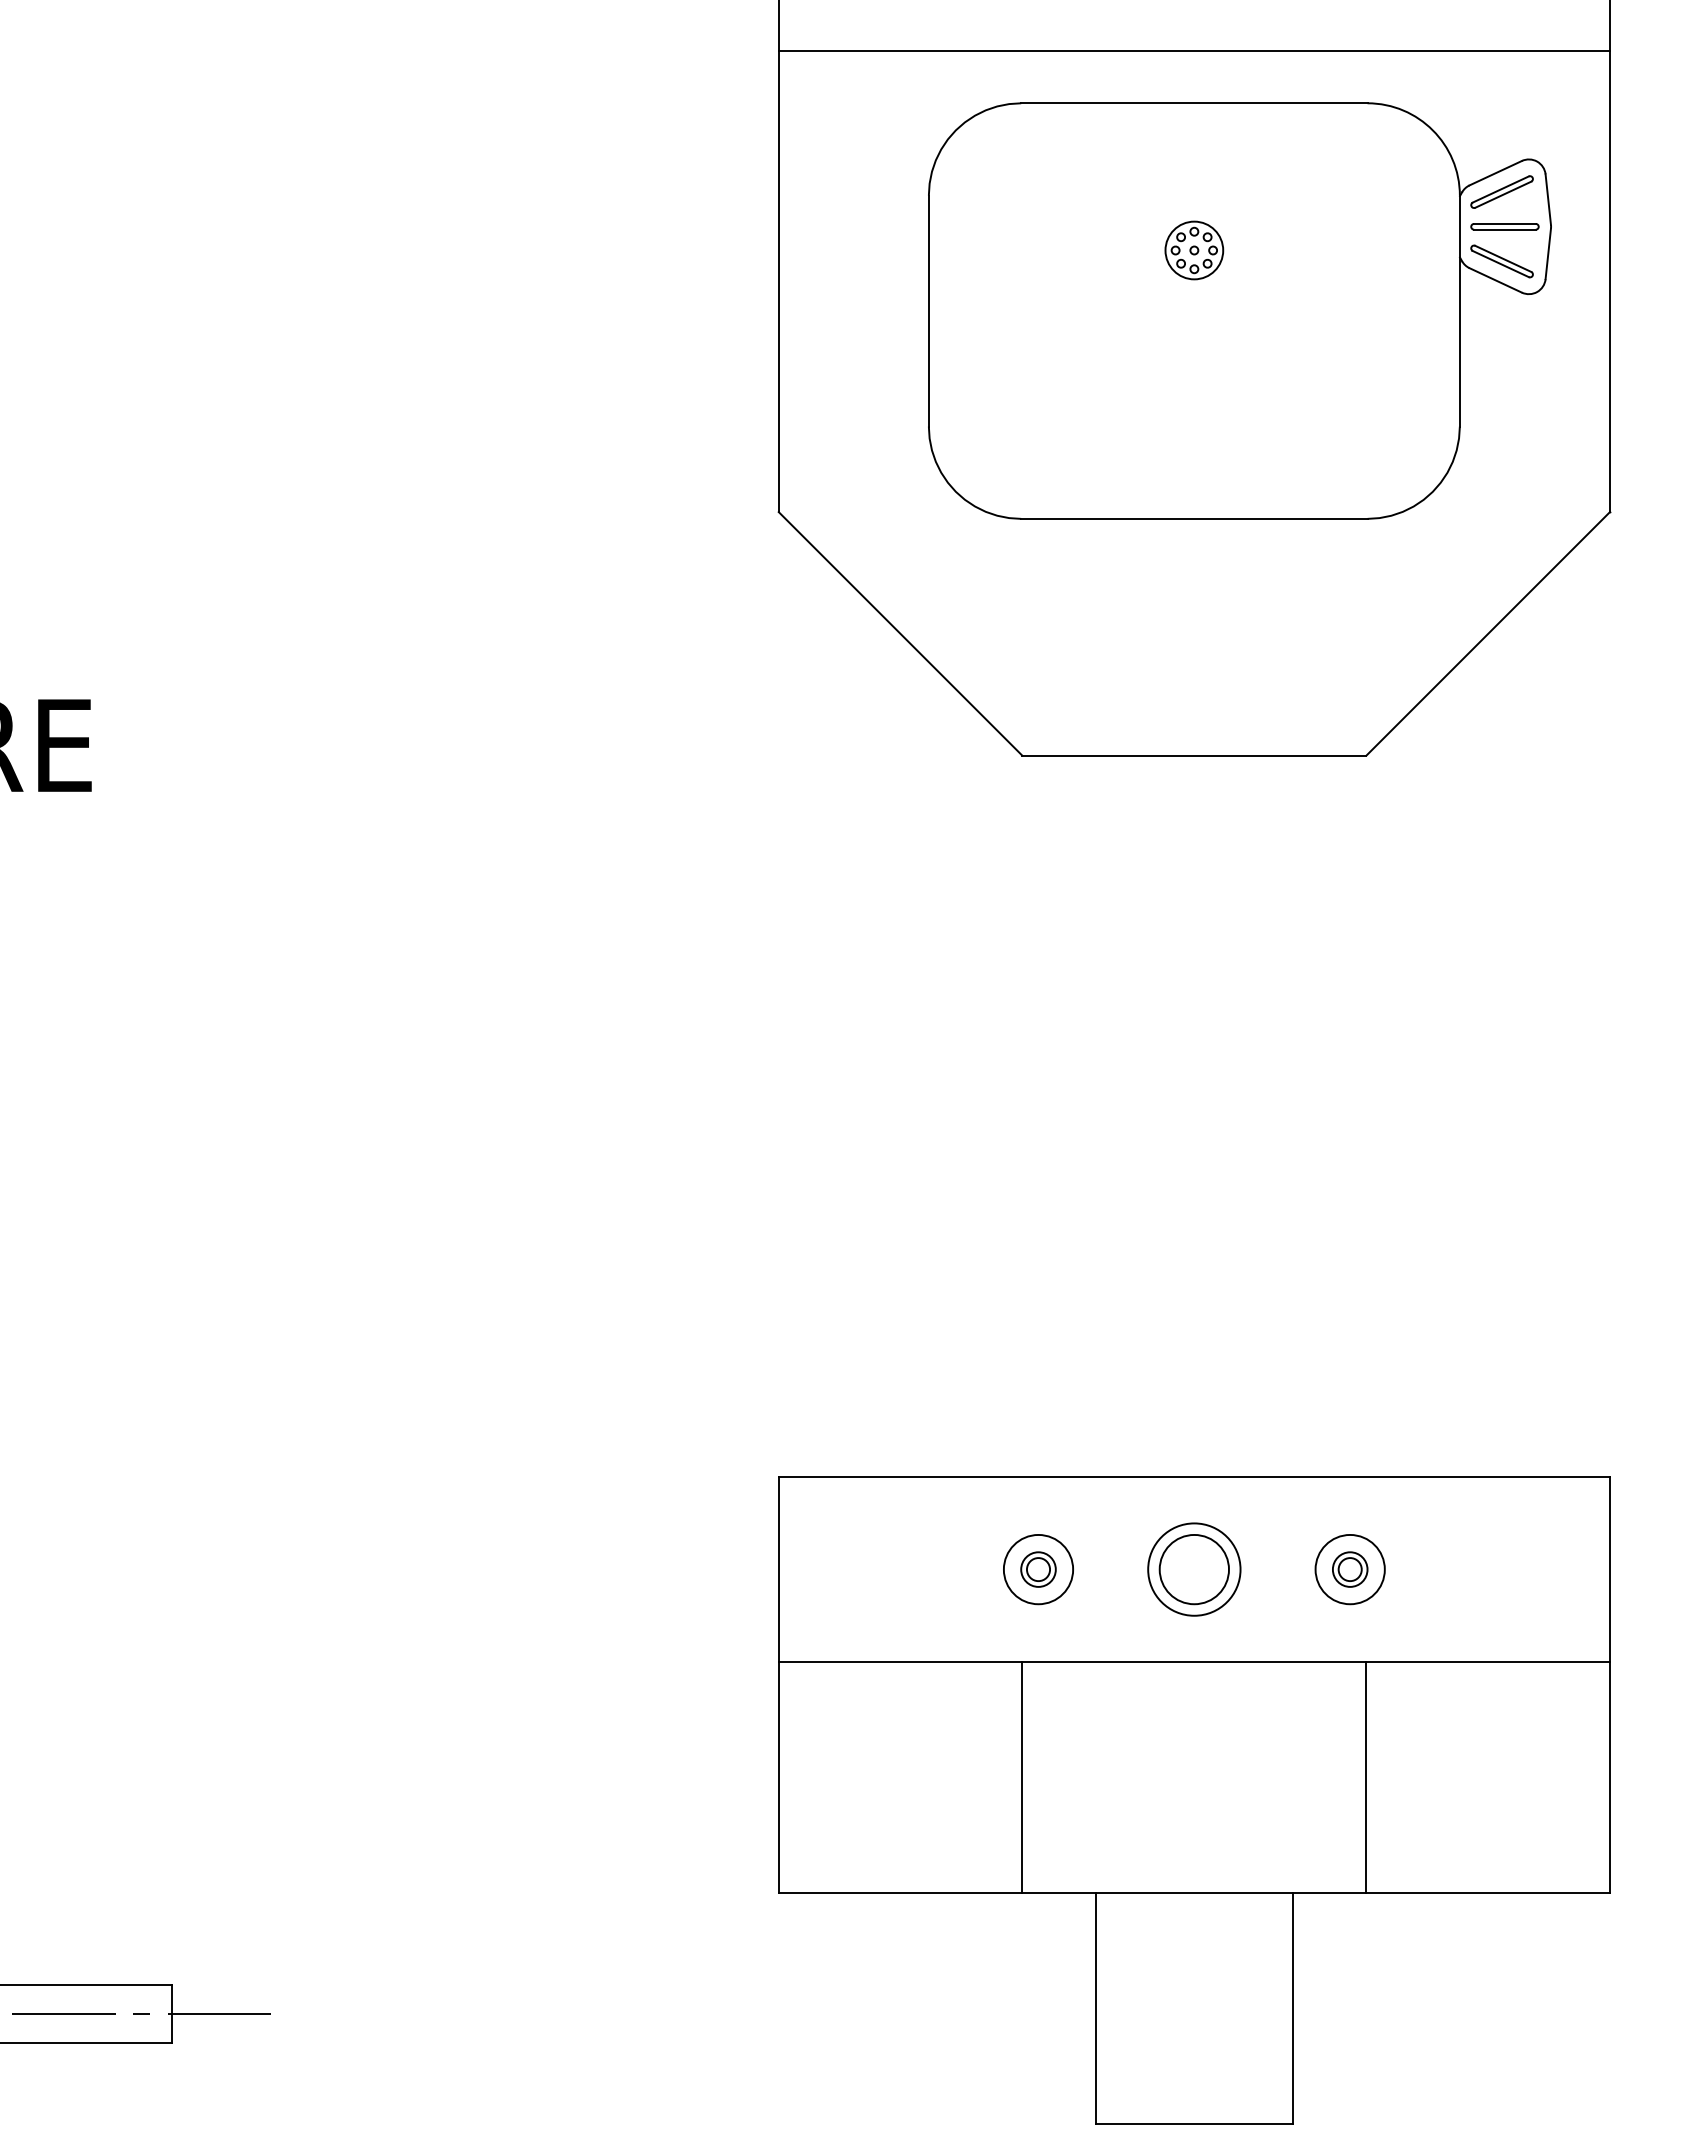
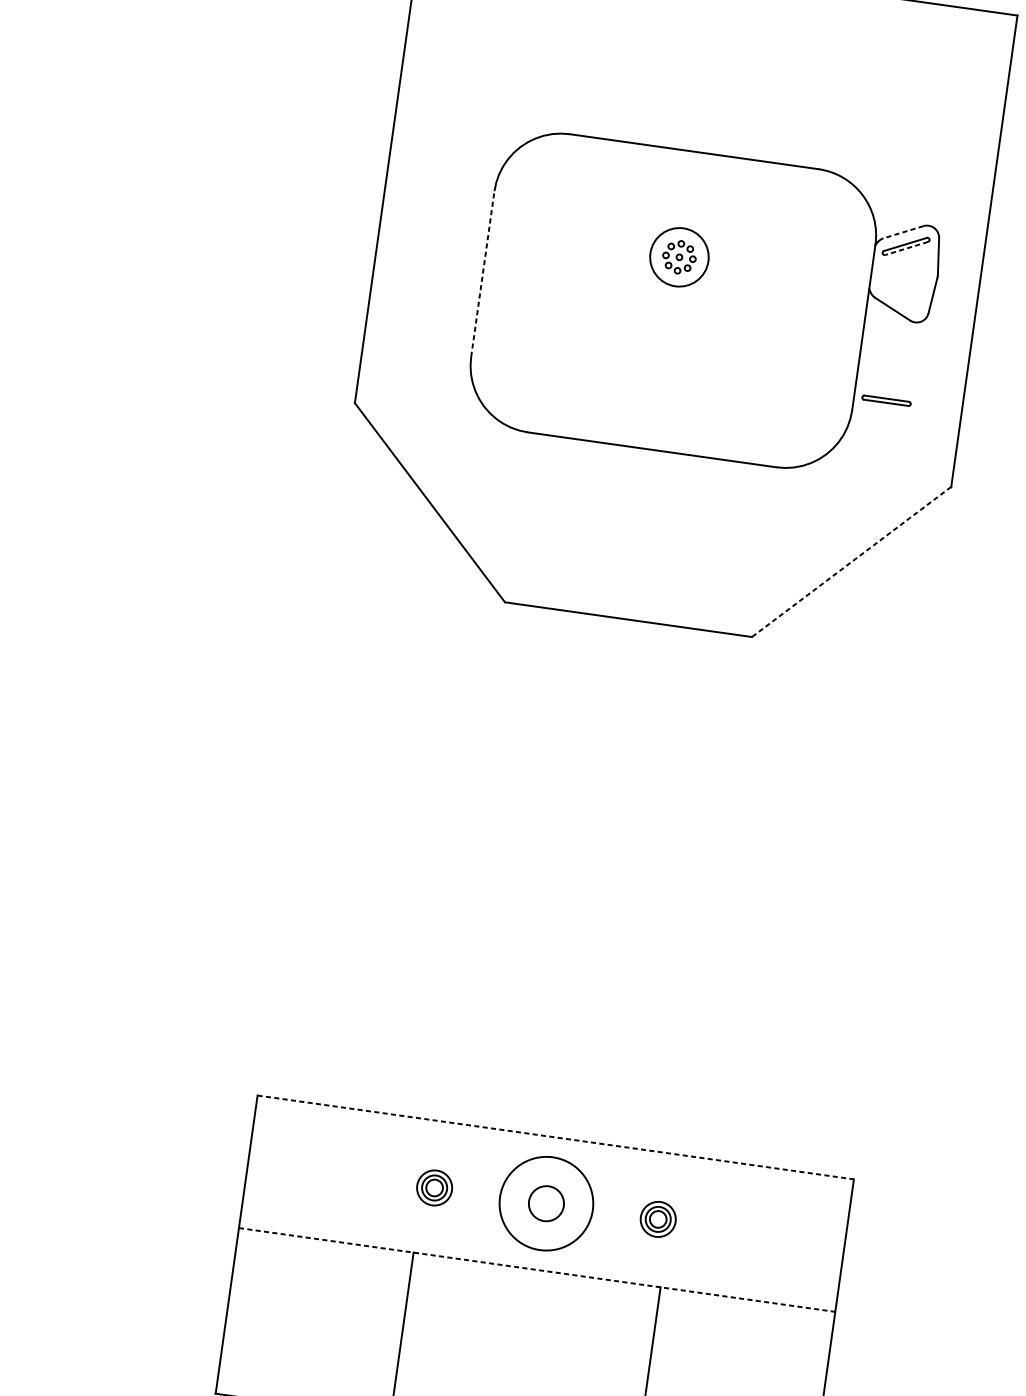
line: (1193, 51) -> (698, 114), removed
line: (1495, 173) -> (903, 232), solid -> dashed
line: (1503, 194) -> (906, 248), solid -> dashed
part: (1504, 226) -> (886, 400), moved
circle: (1194, 250) -> (679, 257), size x1.4
part: (1501, 261) -> (898, 296), removed
line: (928, 310) -> (482, 273), solid -> dashed
line: (1487, 634) -> (851, 562), solid -> dashed
line: (1194, 1477) -> (555, 1137), solid -> dashed
circle: (1038, 1569) -> (434, 1187), size x0.7
circle: (1194, 1569) -> (546, 1203), size x0.7
circle: (1194, 1569) -> (546, 1203), size x1.4
circle: (1349, 1569) -> (657, 1219), size x0.7
line: (1194, 1661) -> (537, 1269), solid -> dashed

